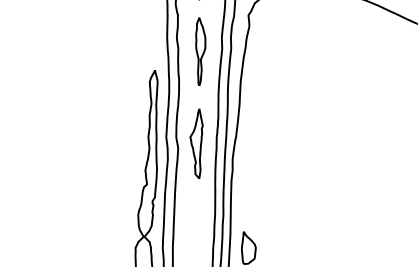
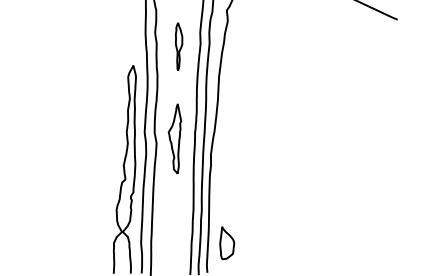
part: (200, 51) -> (178, 46), size x0.7

